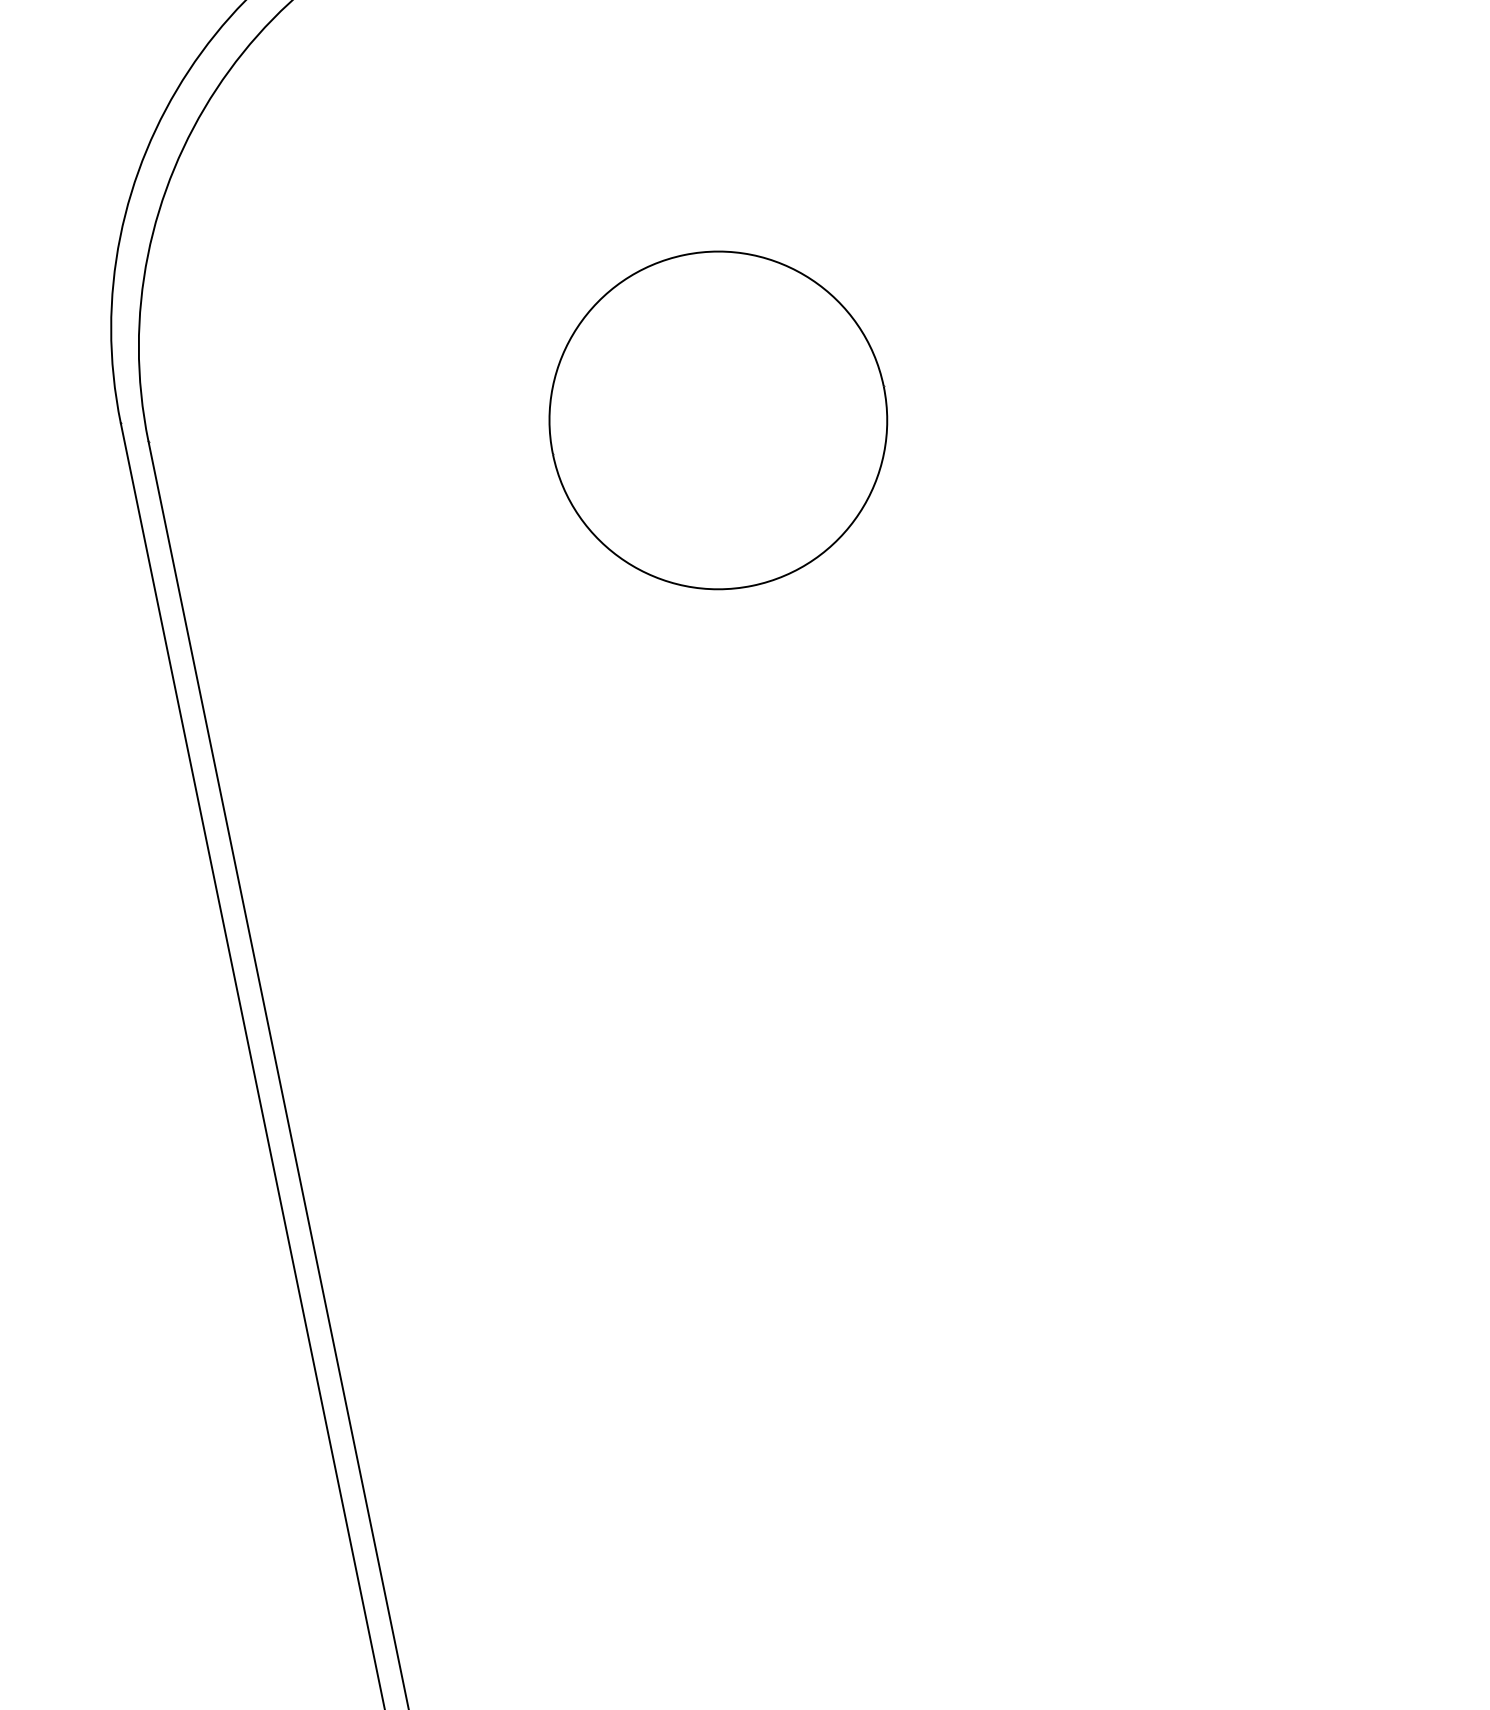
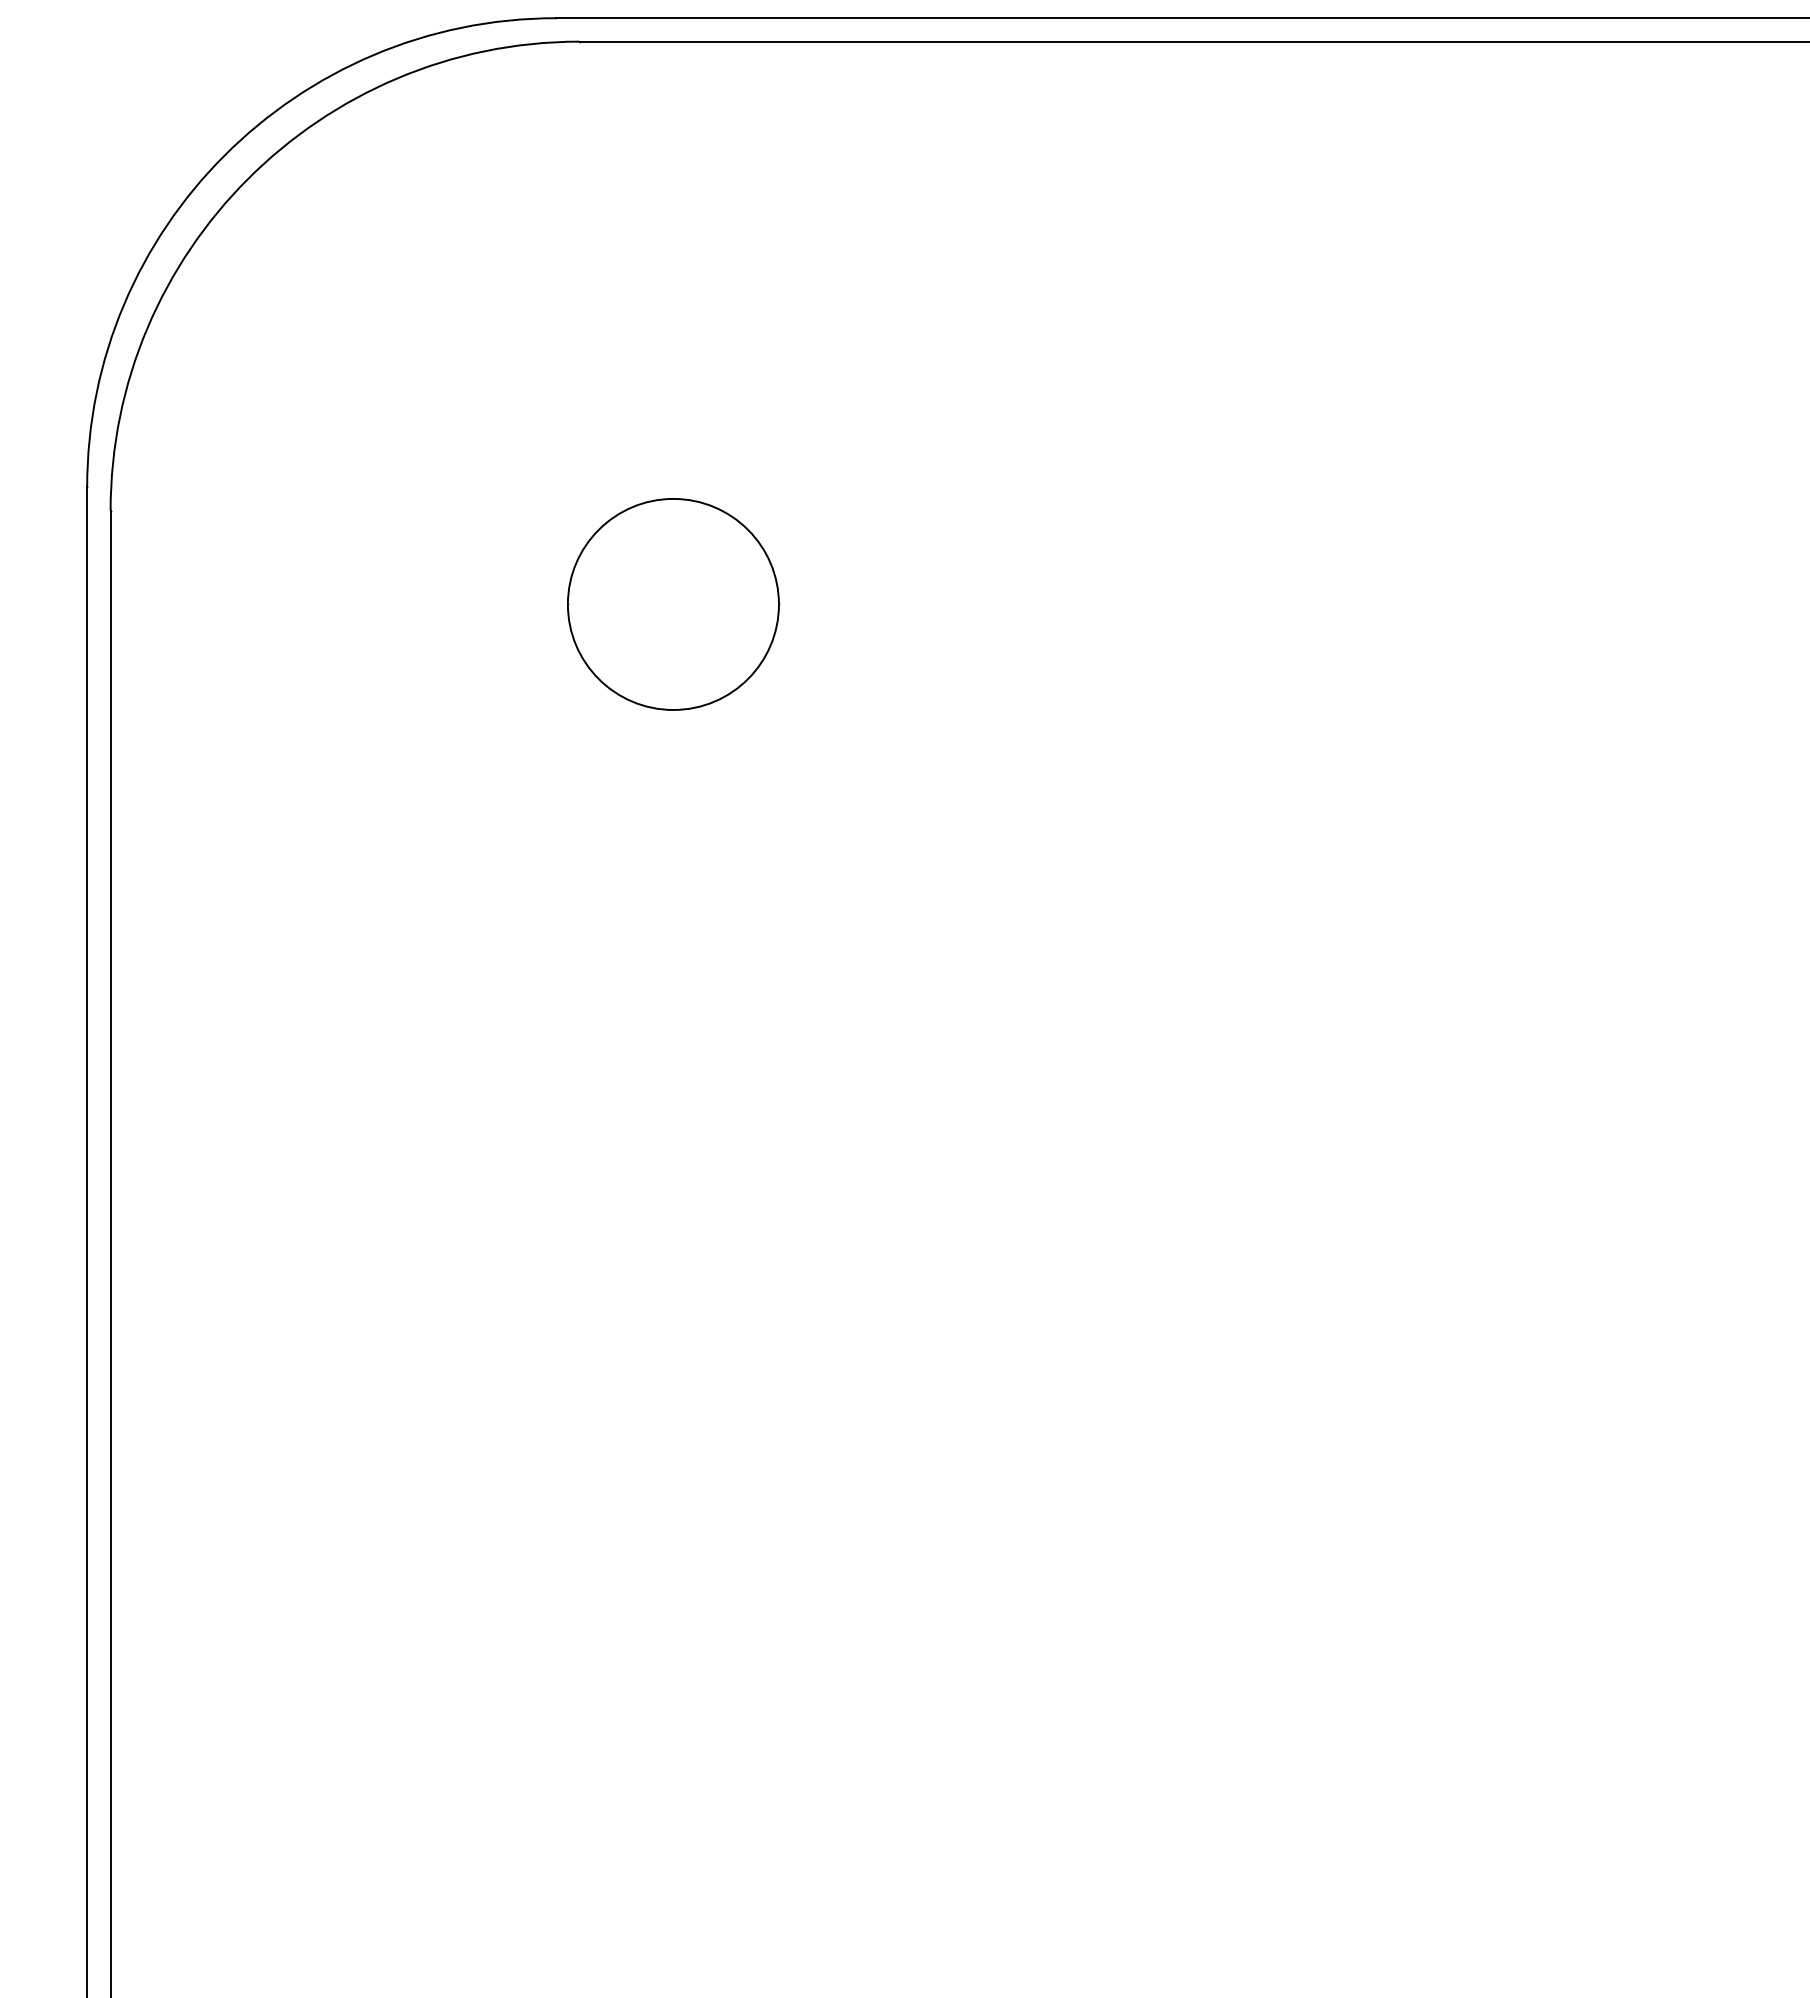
part: (718, 420) -> (673, 604), size x0.62

